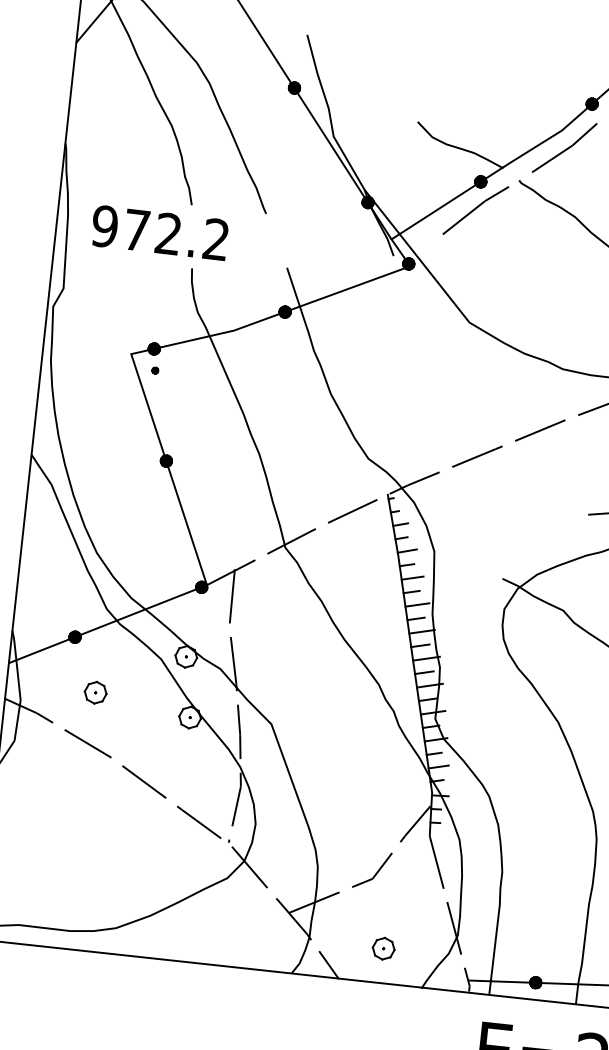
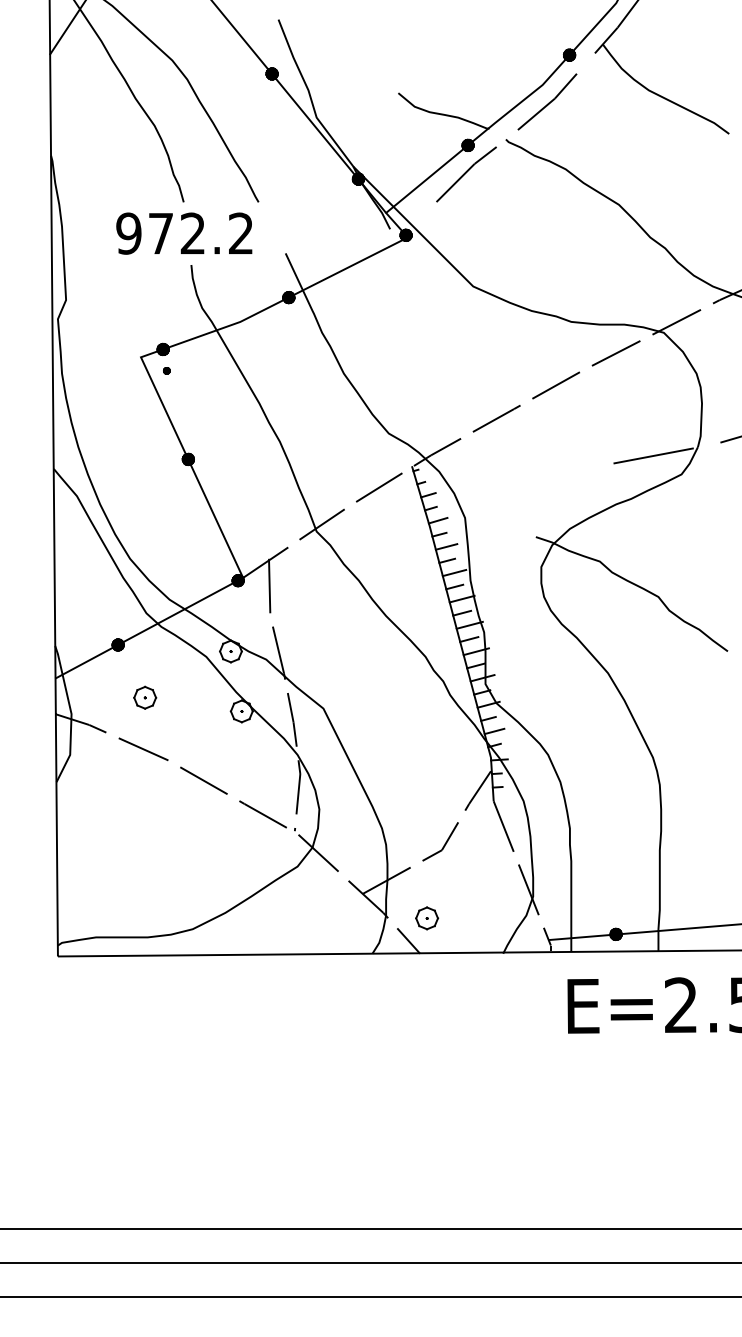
text: (160, 232) -> (184, 233), moved
part: (384, 948) -> (427, 918), moved

